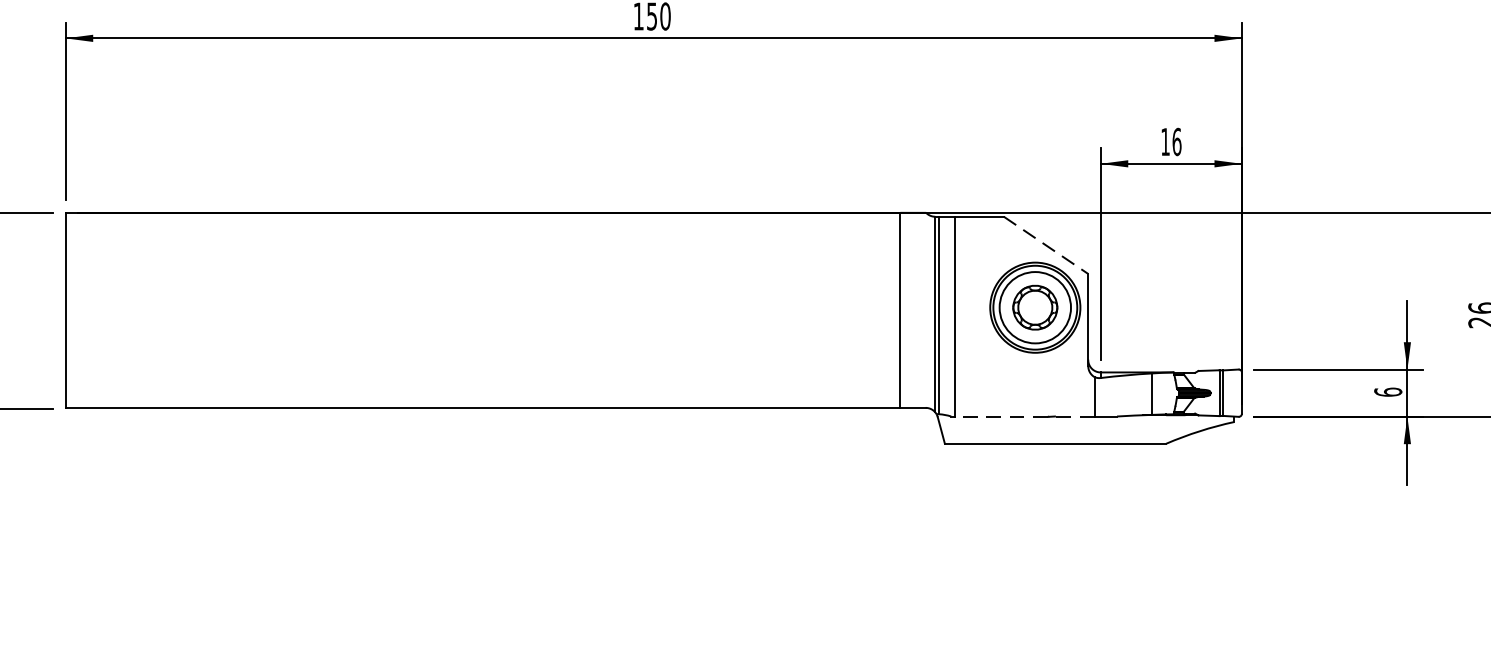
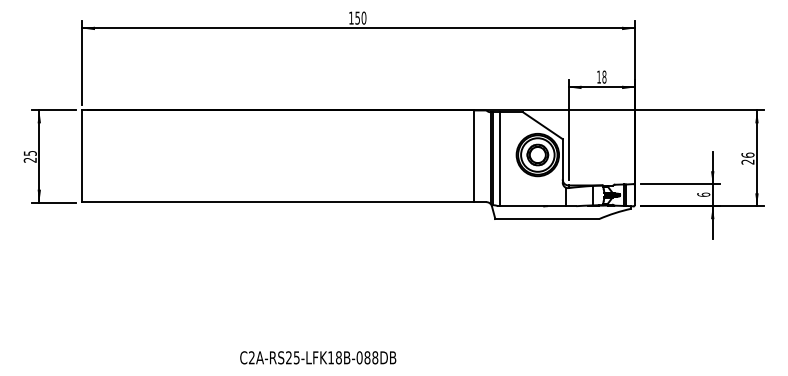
text: (1177, 140) -> (604, 76), 16 -> 18
line: (1045, 244) -> (542, 125), dashed -> solid
line: (1026, 417) -> (533, 206), dashed -> solid

